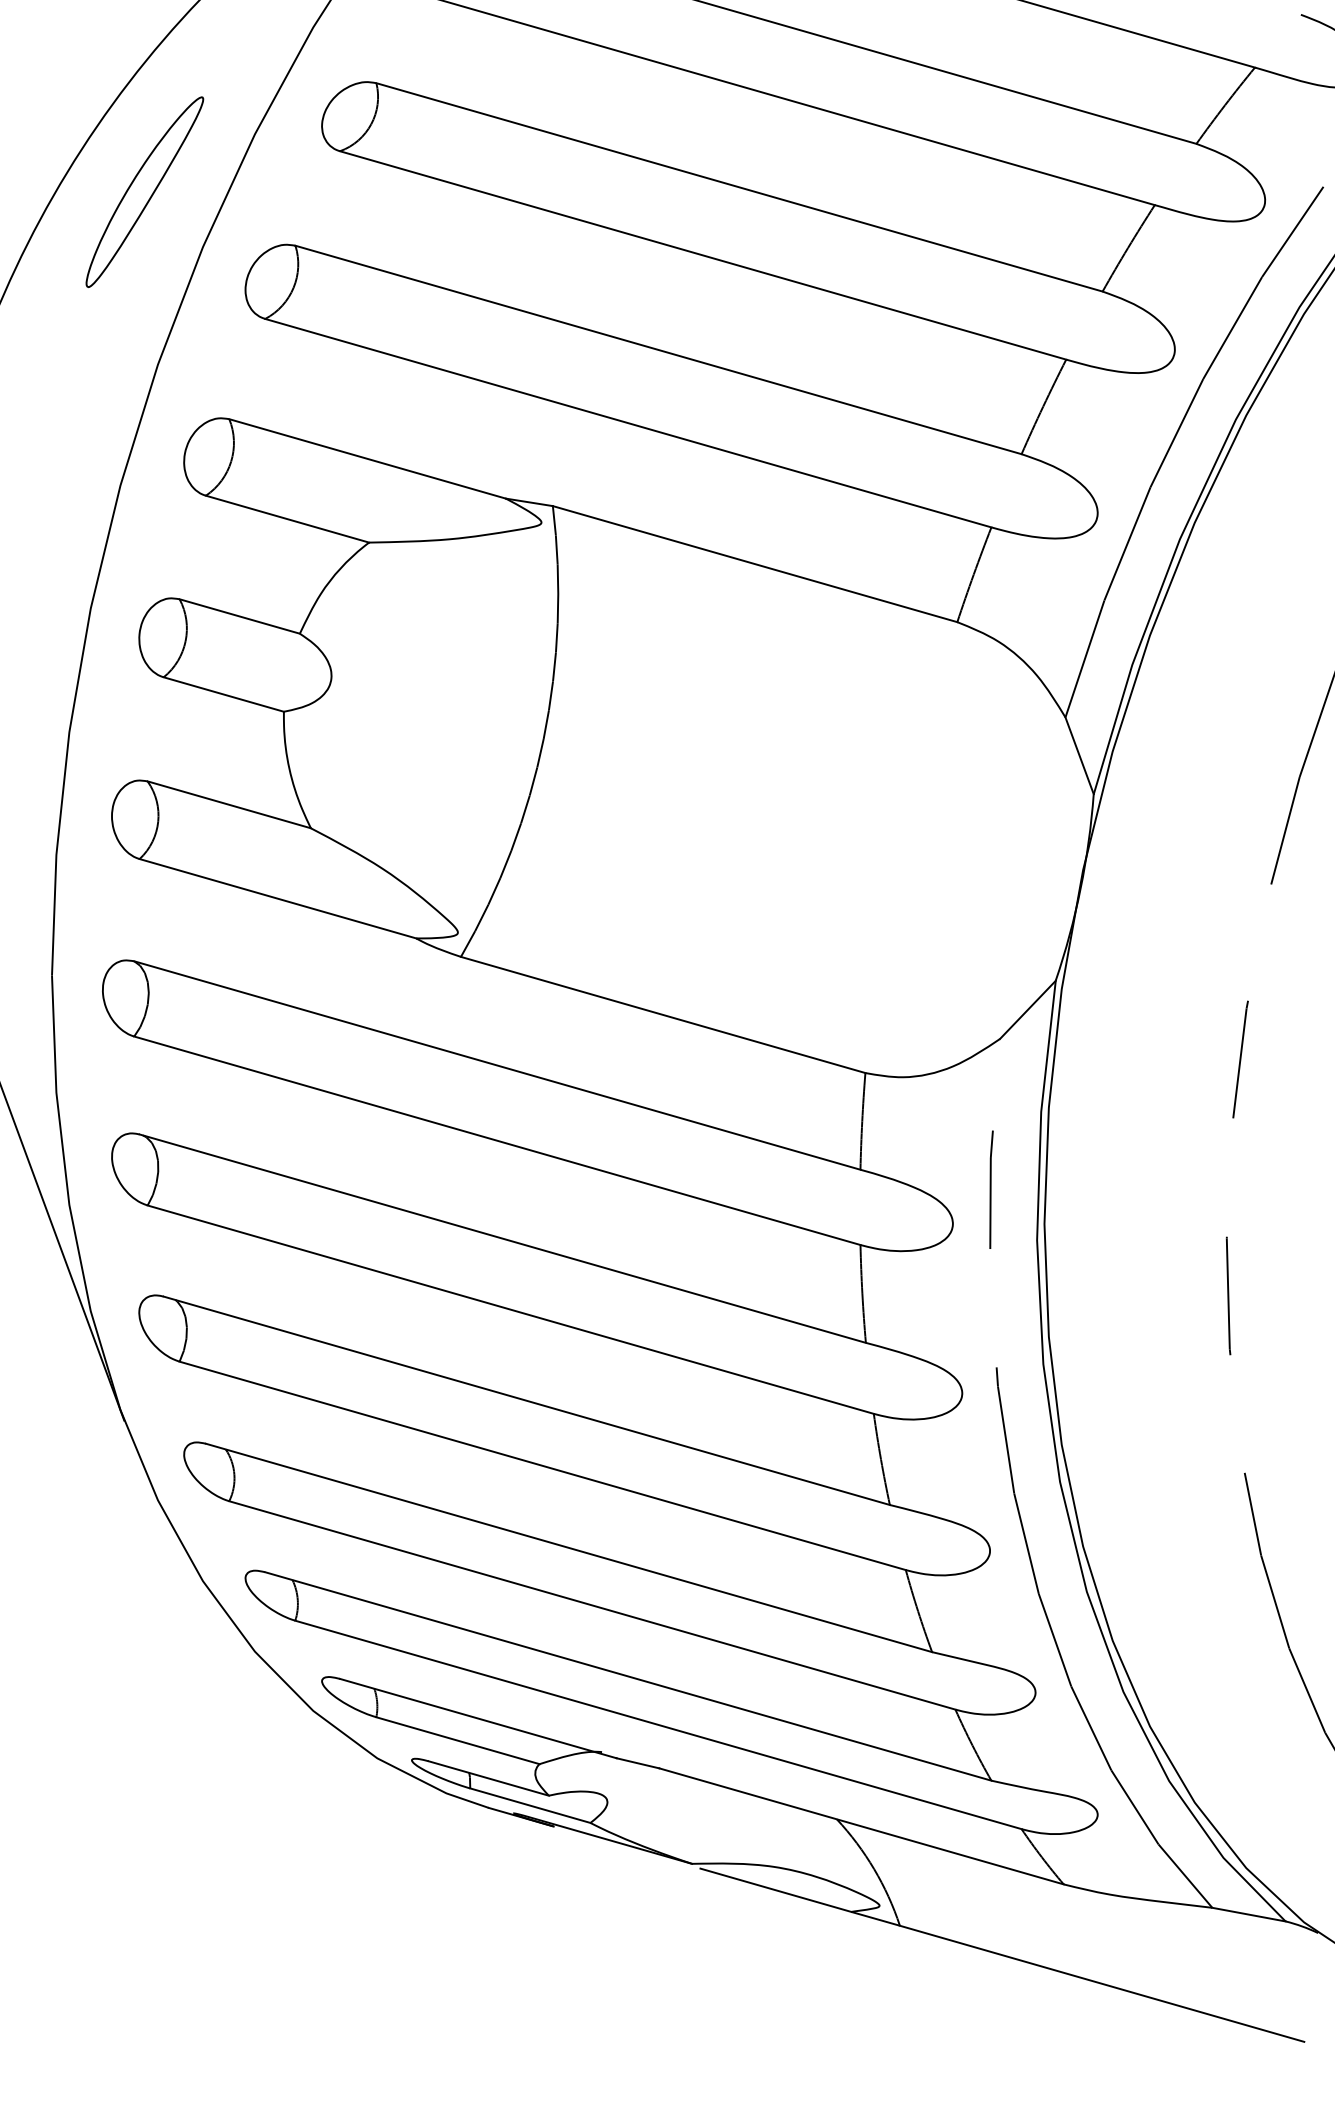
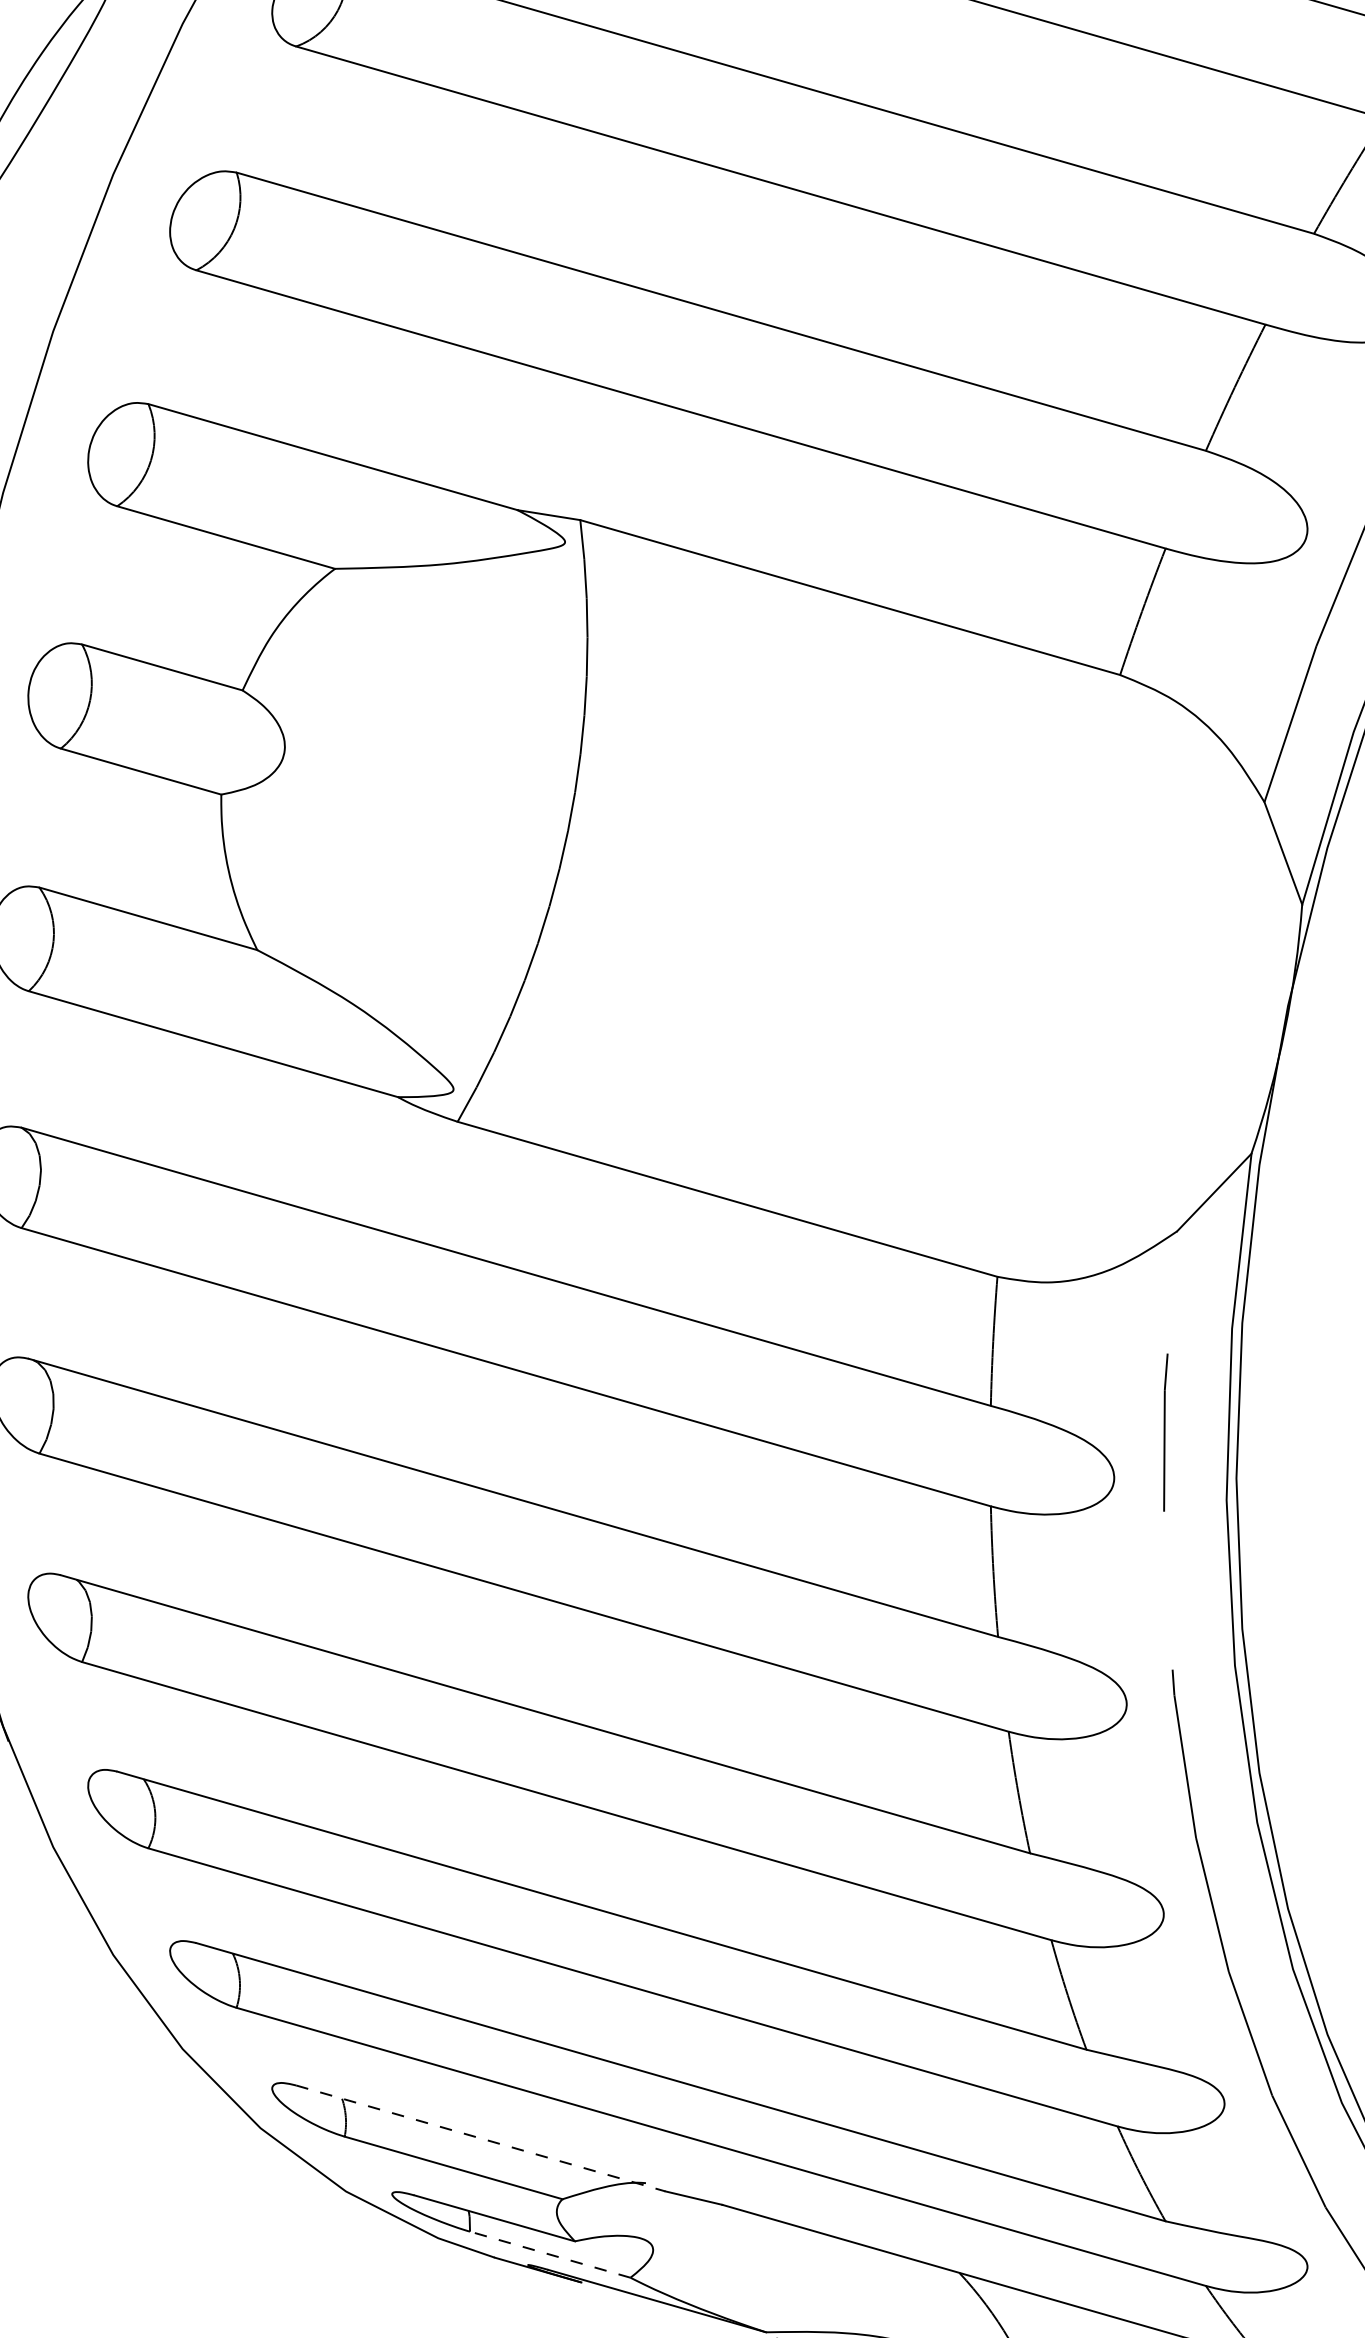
line: (478, 1718) -> (481, 2138), solid -> dashed
line: (530, 1805) -> (550, 2254), solid -> dashed

